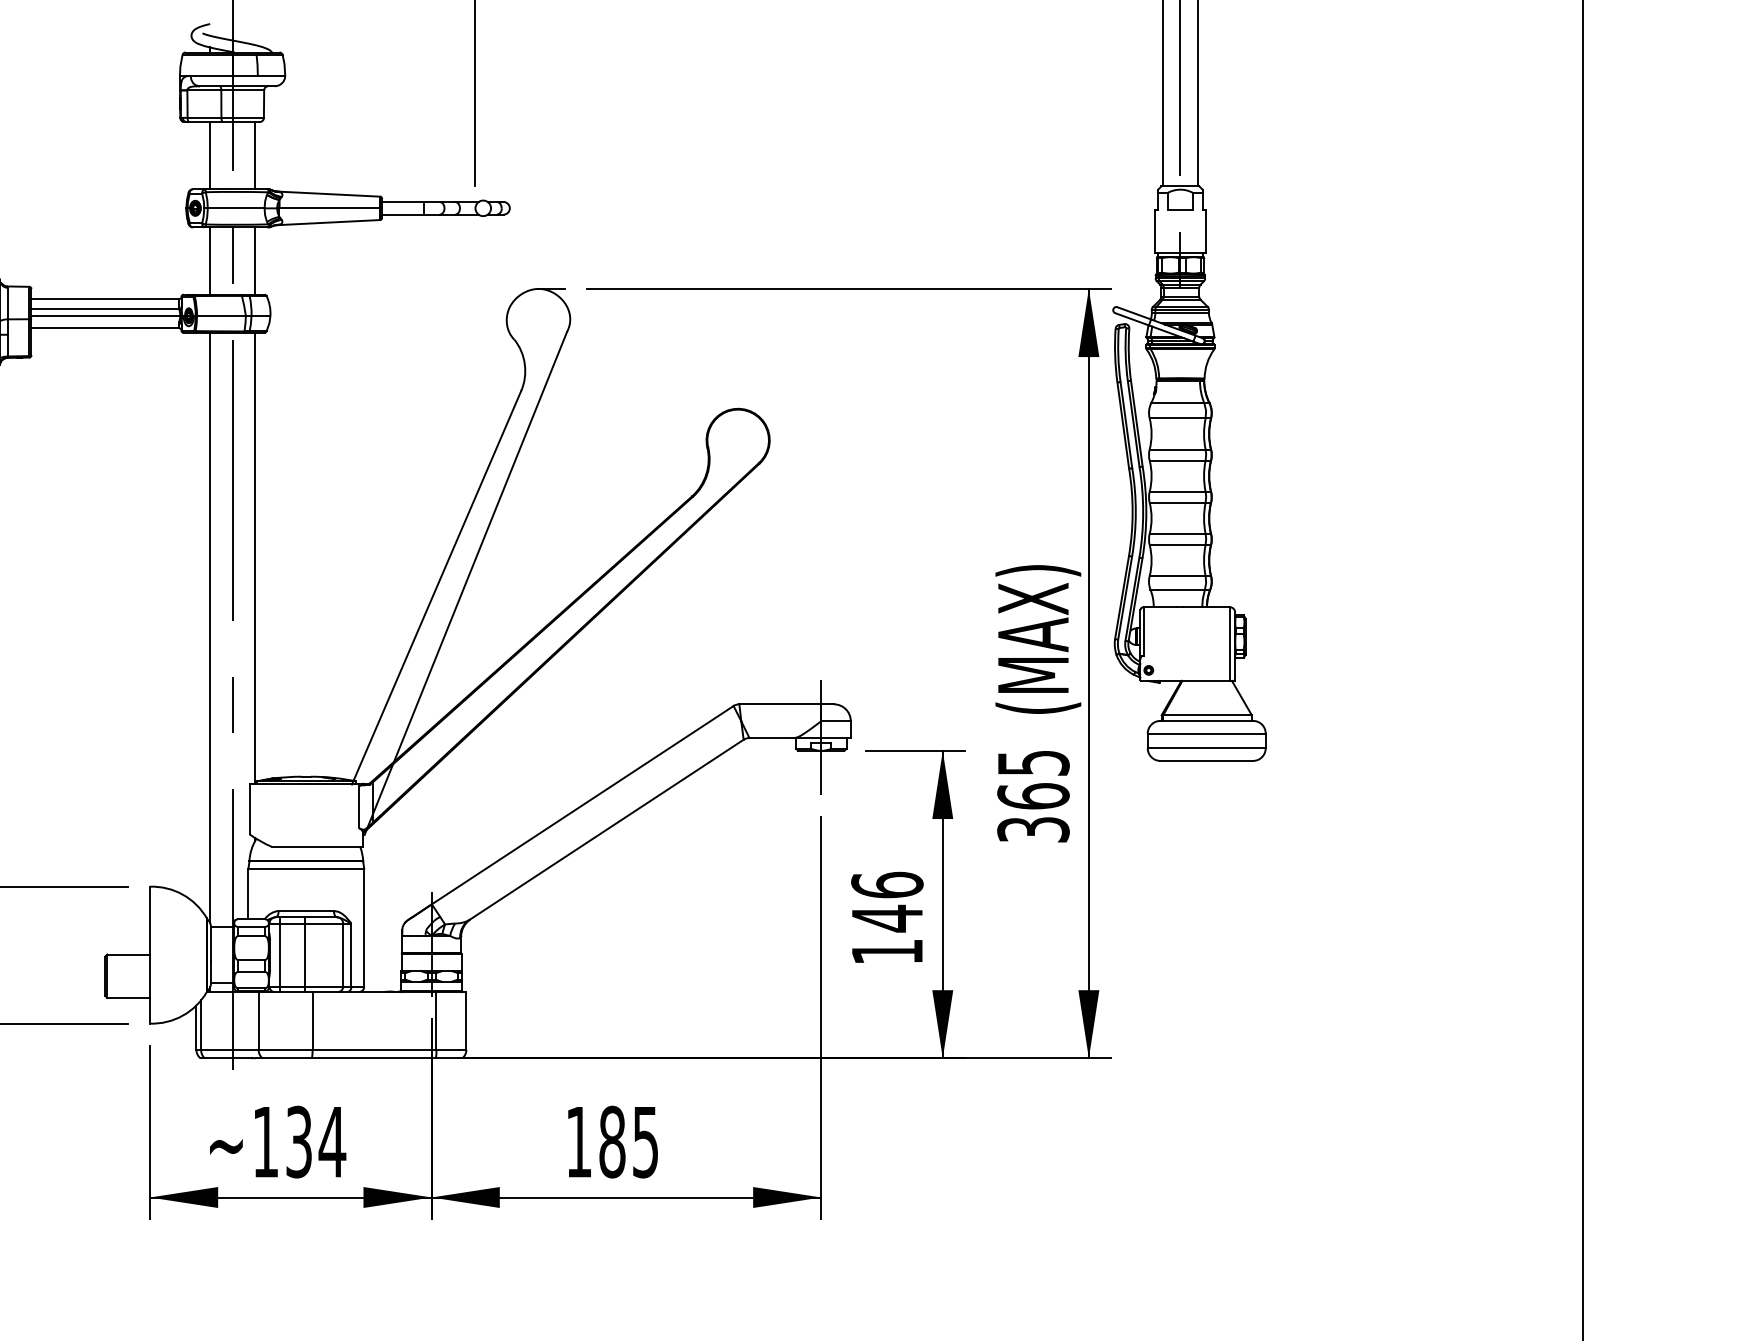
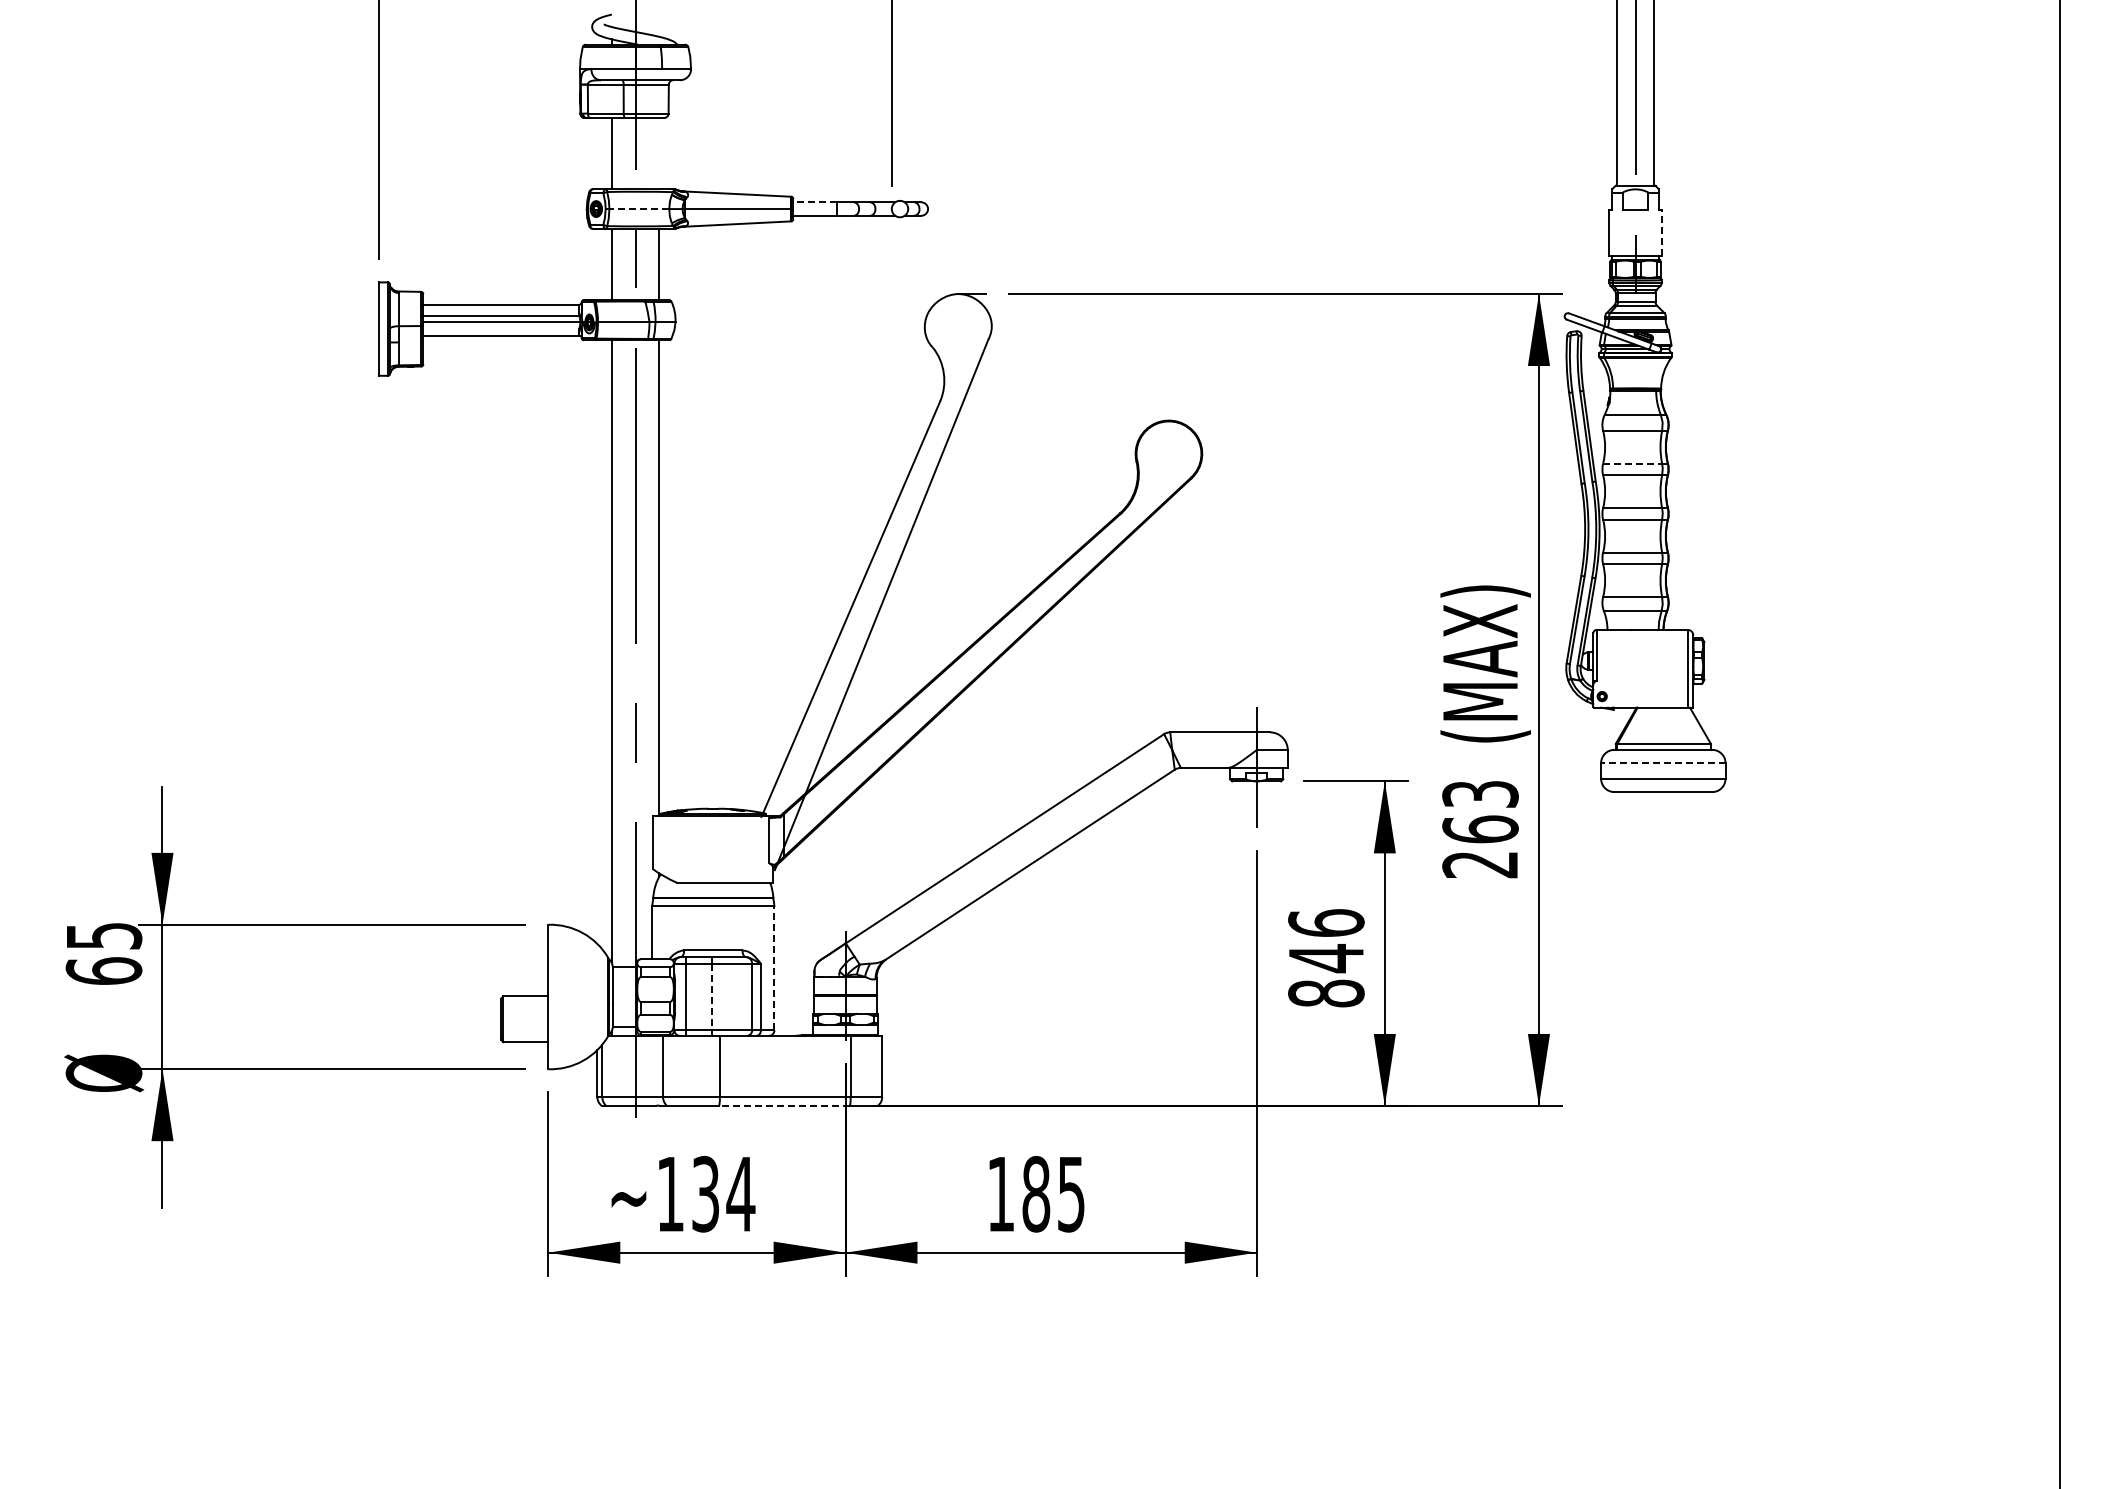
line: (255, 155) -> (659, 153), removed
line: (403, 202) -> (815, 202), solid -> dashed
line: (236, 208) -> (639, 209), solid -> dashed
line: (1205, 231) -> (1662, 233), solid -> dashed
line: (1177, 449) -> (1632, 463), solid -> dashed
line: (1205, 733) -> (1662, 763), solid -> dashed
text: (1033, 796) -> (1480, 829), 365 -> 263
line: (364, 927) -> (774, 967), solid -> dashed
text: (887, 951) -> (1326, 993), 146 -> 846
line: (305, 955) -> (712, 997), solid -> dashed
line: (373, 1057) -> (784, 1105), solid -> dashed

